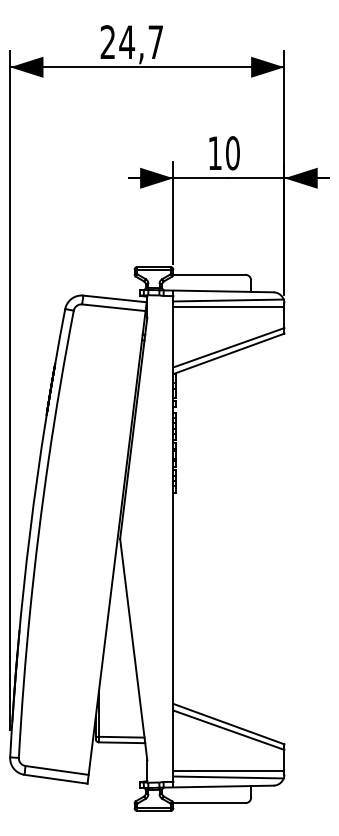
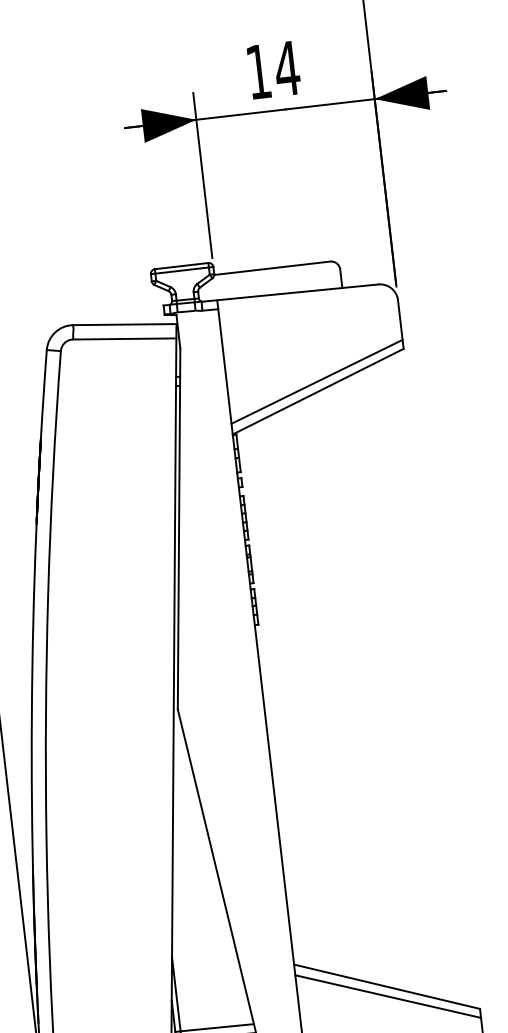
text: (232, 153) -> (286, 68), 10 -> 14
line: (228, 300) -> (307, 305), removed
line: (228, 307) -> (308, 317), removed

